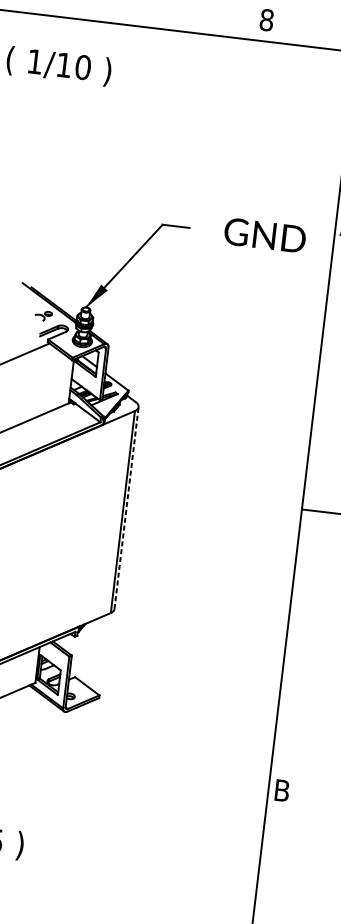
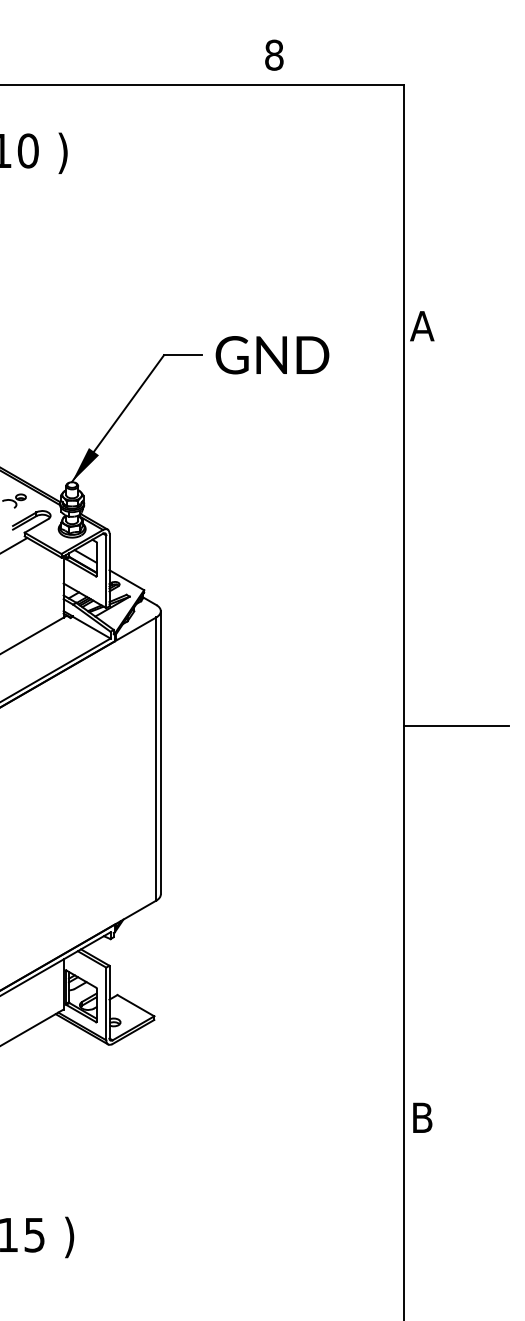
text: (265, 235) -> (272, 355), moved
line: (126, 507) -> (160, 752), dashed -> solid

